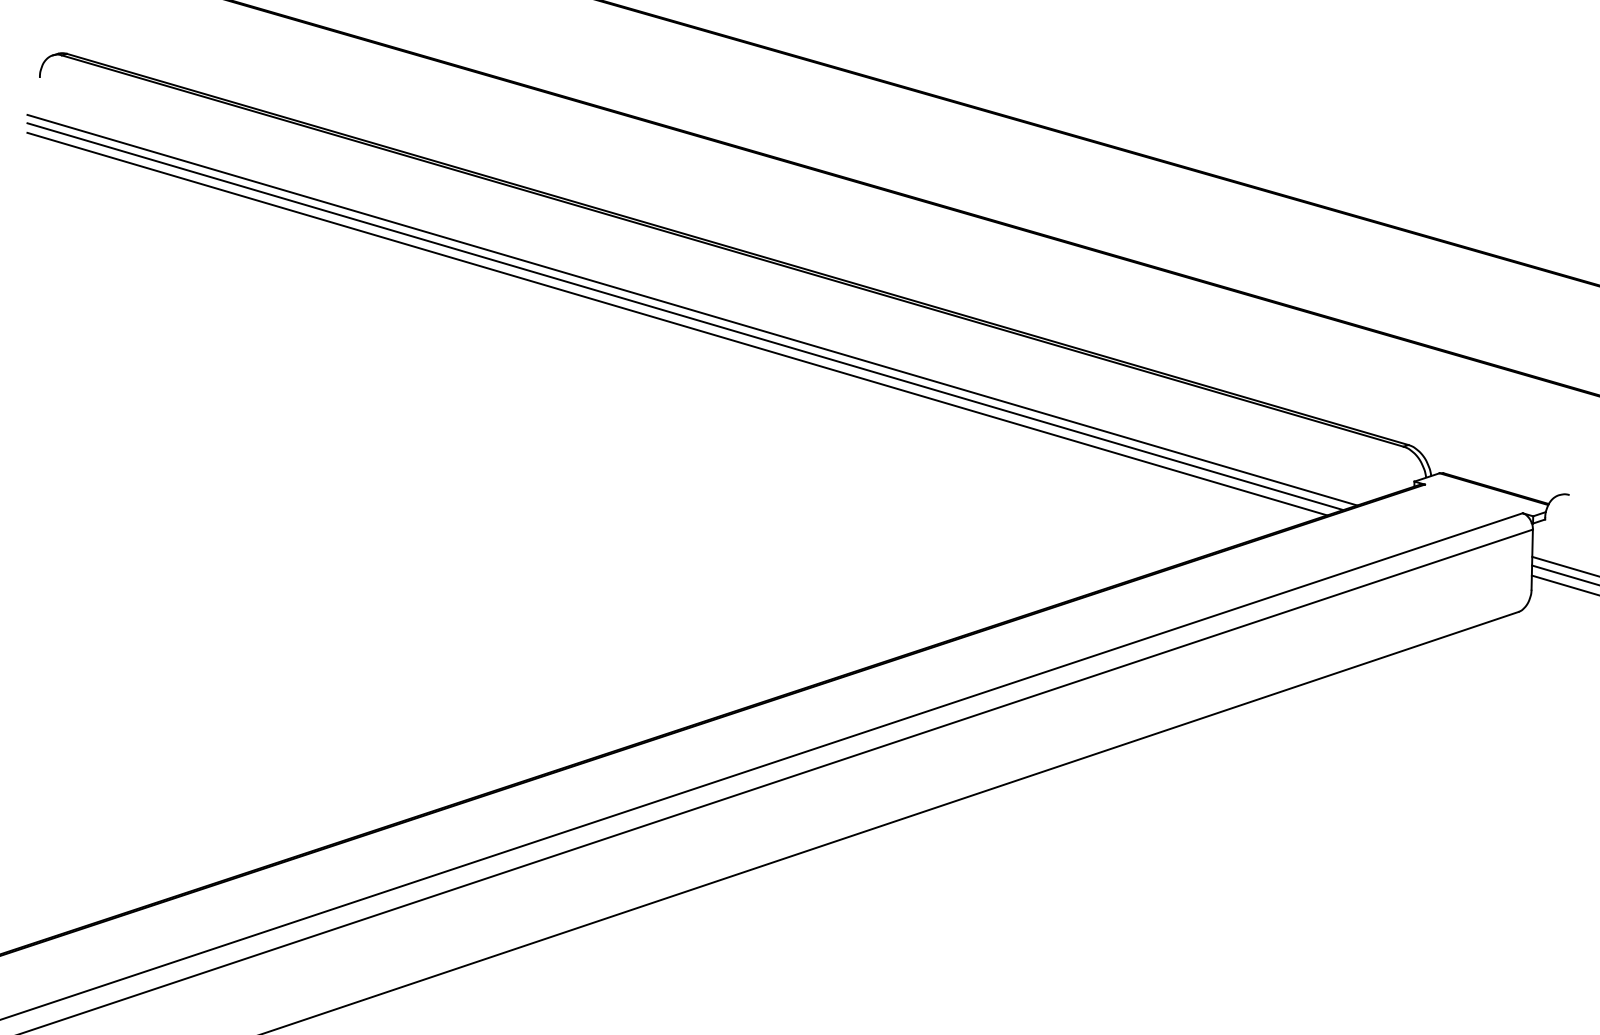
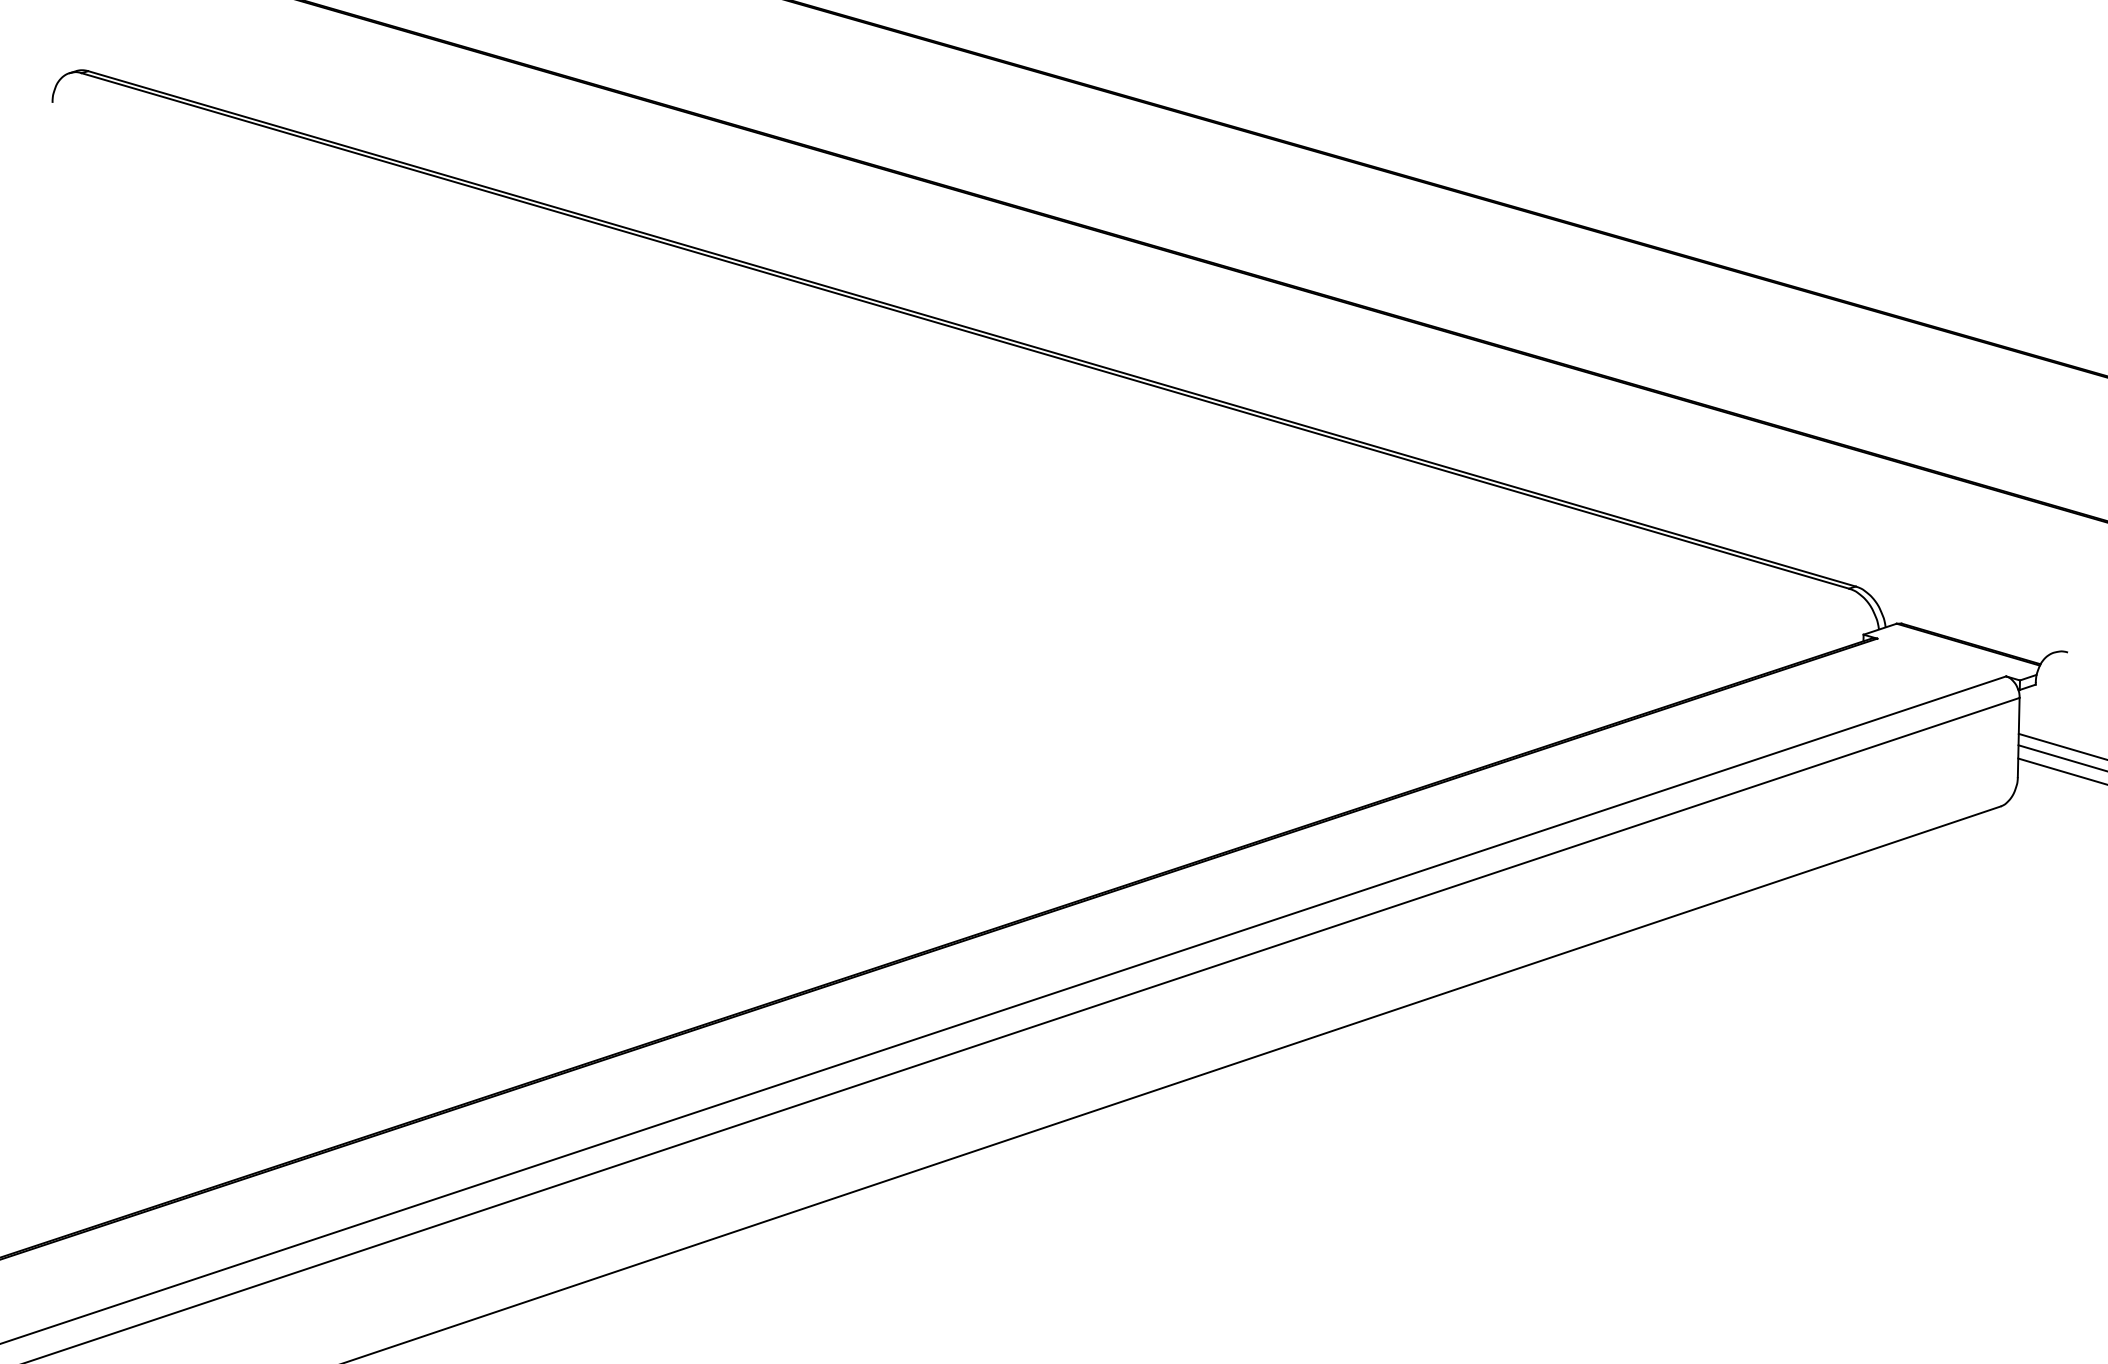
line: (692, 309) -> (912, 408), removed
line: (685, 316) -> (902, 417), removed
line: (677, 324) -> (892, 427), removed

